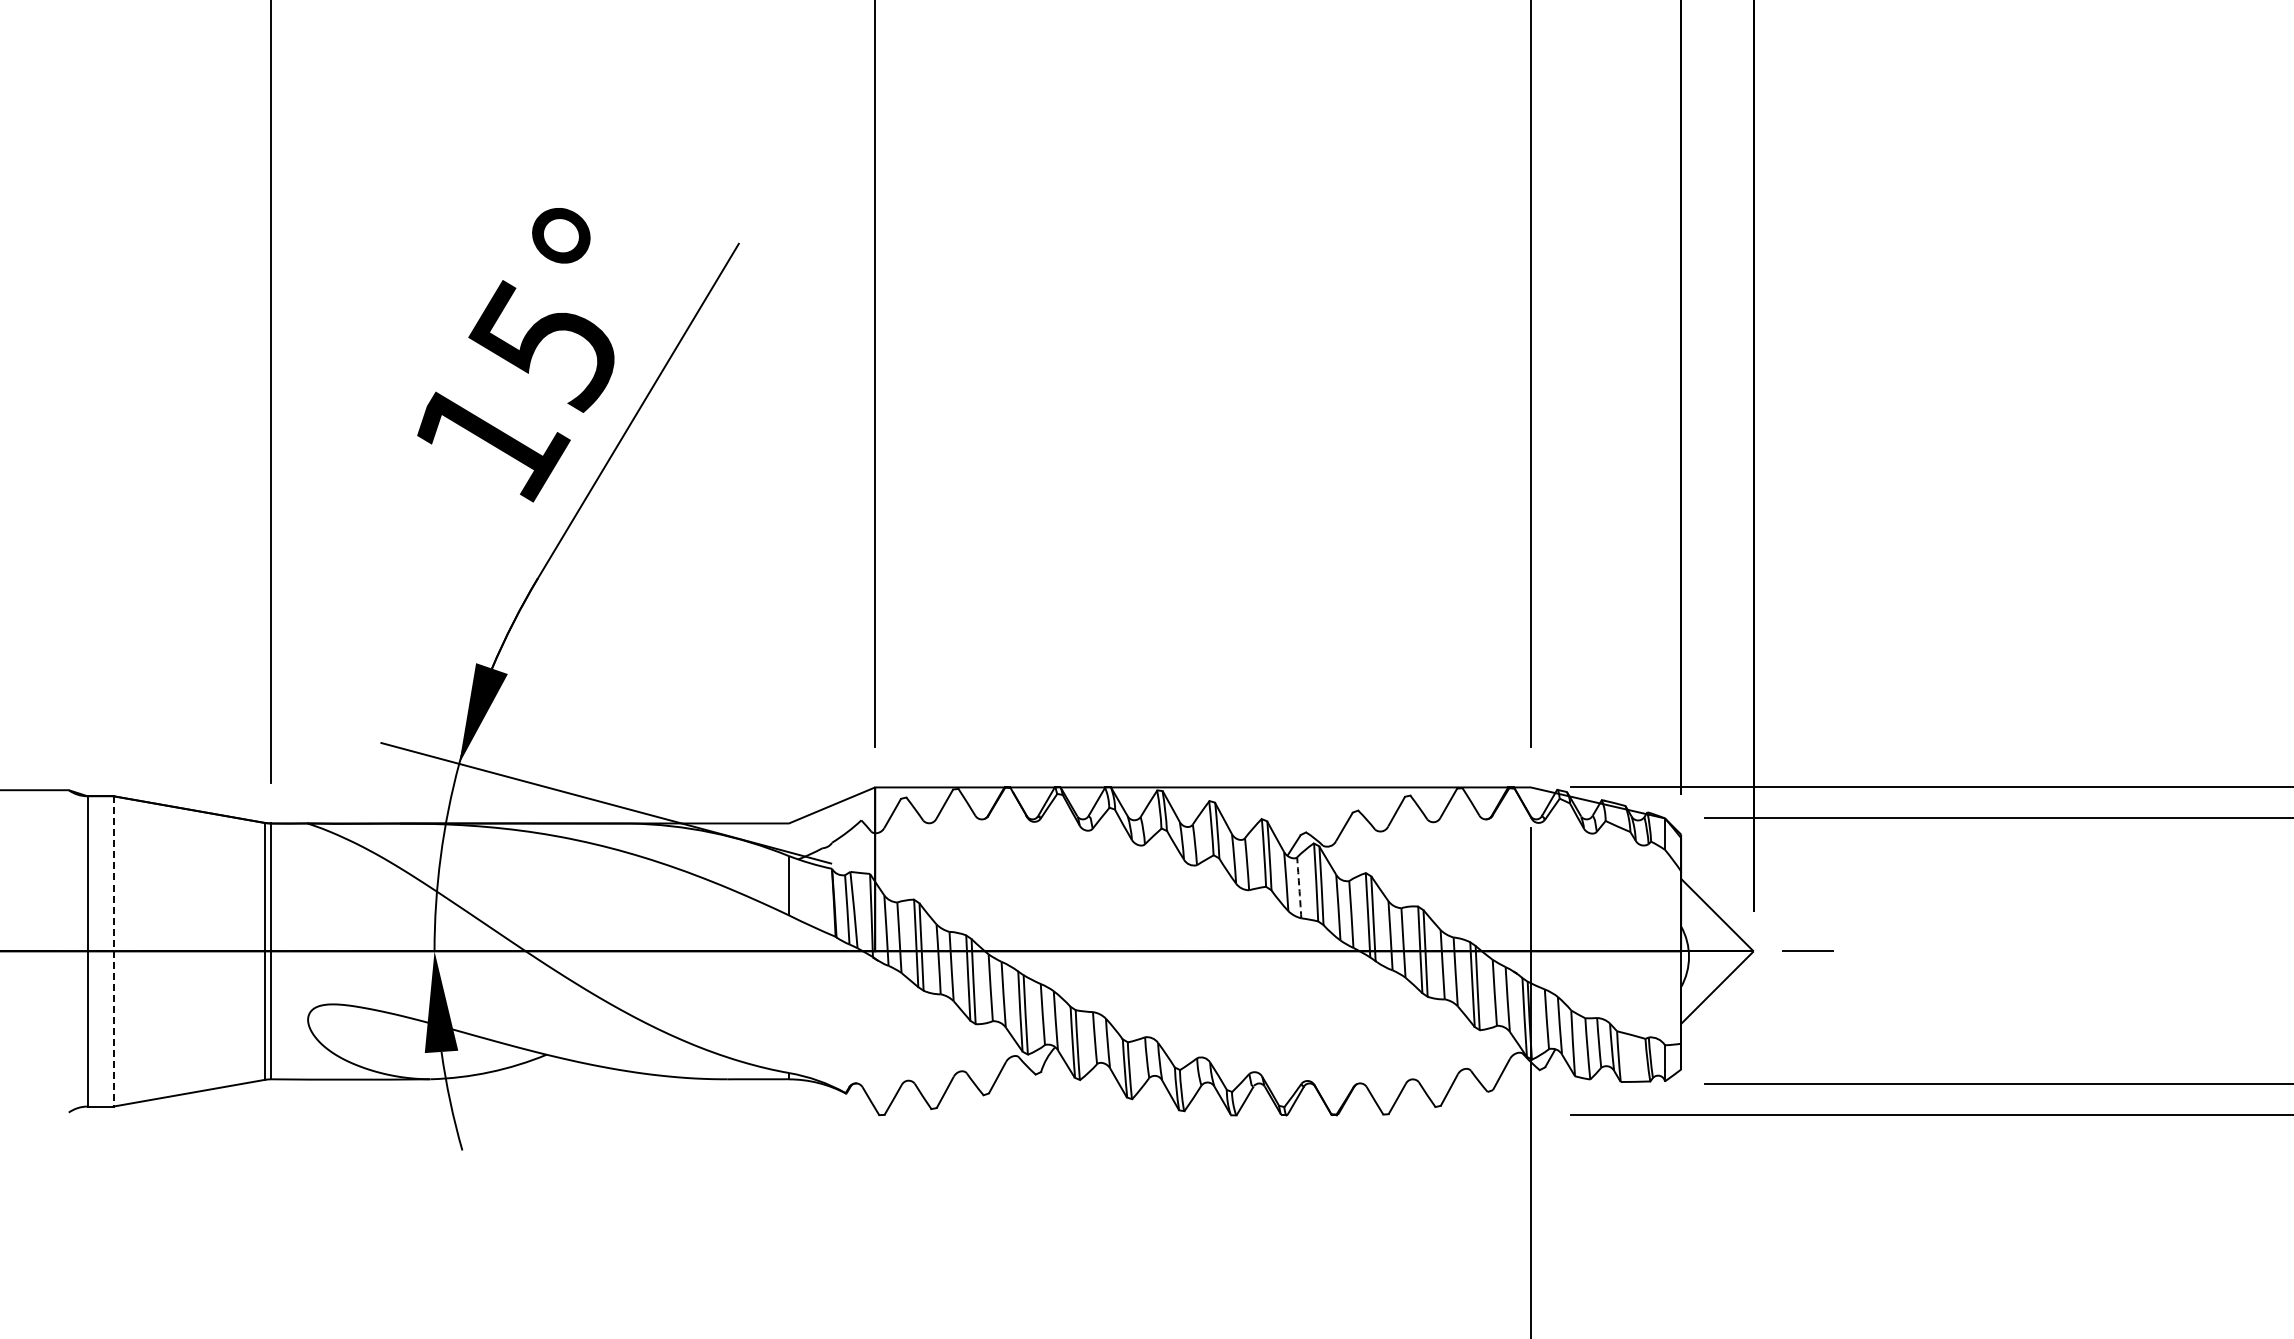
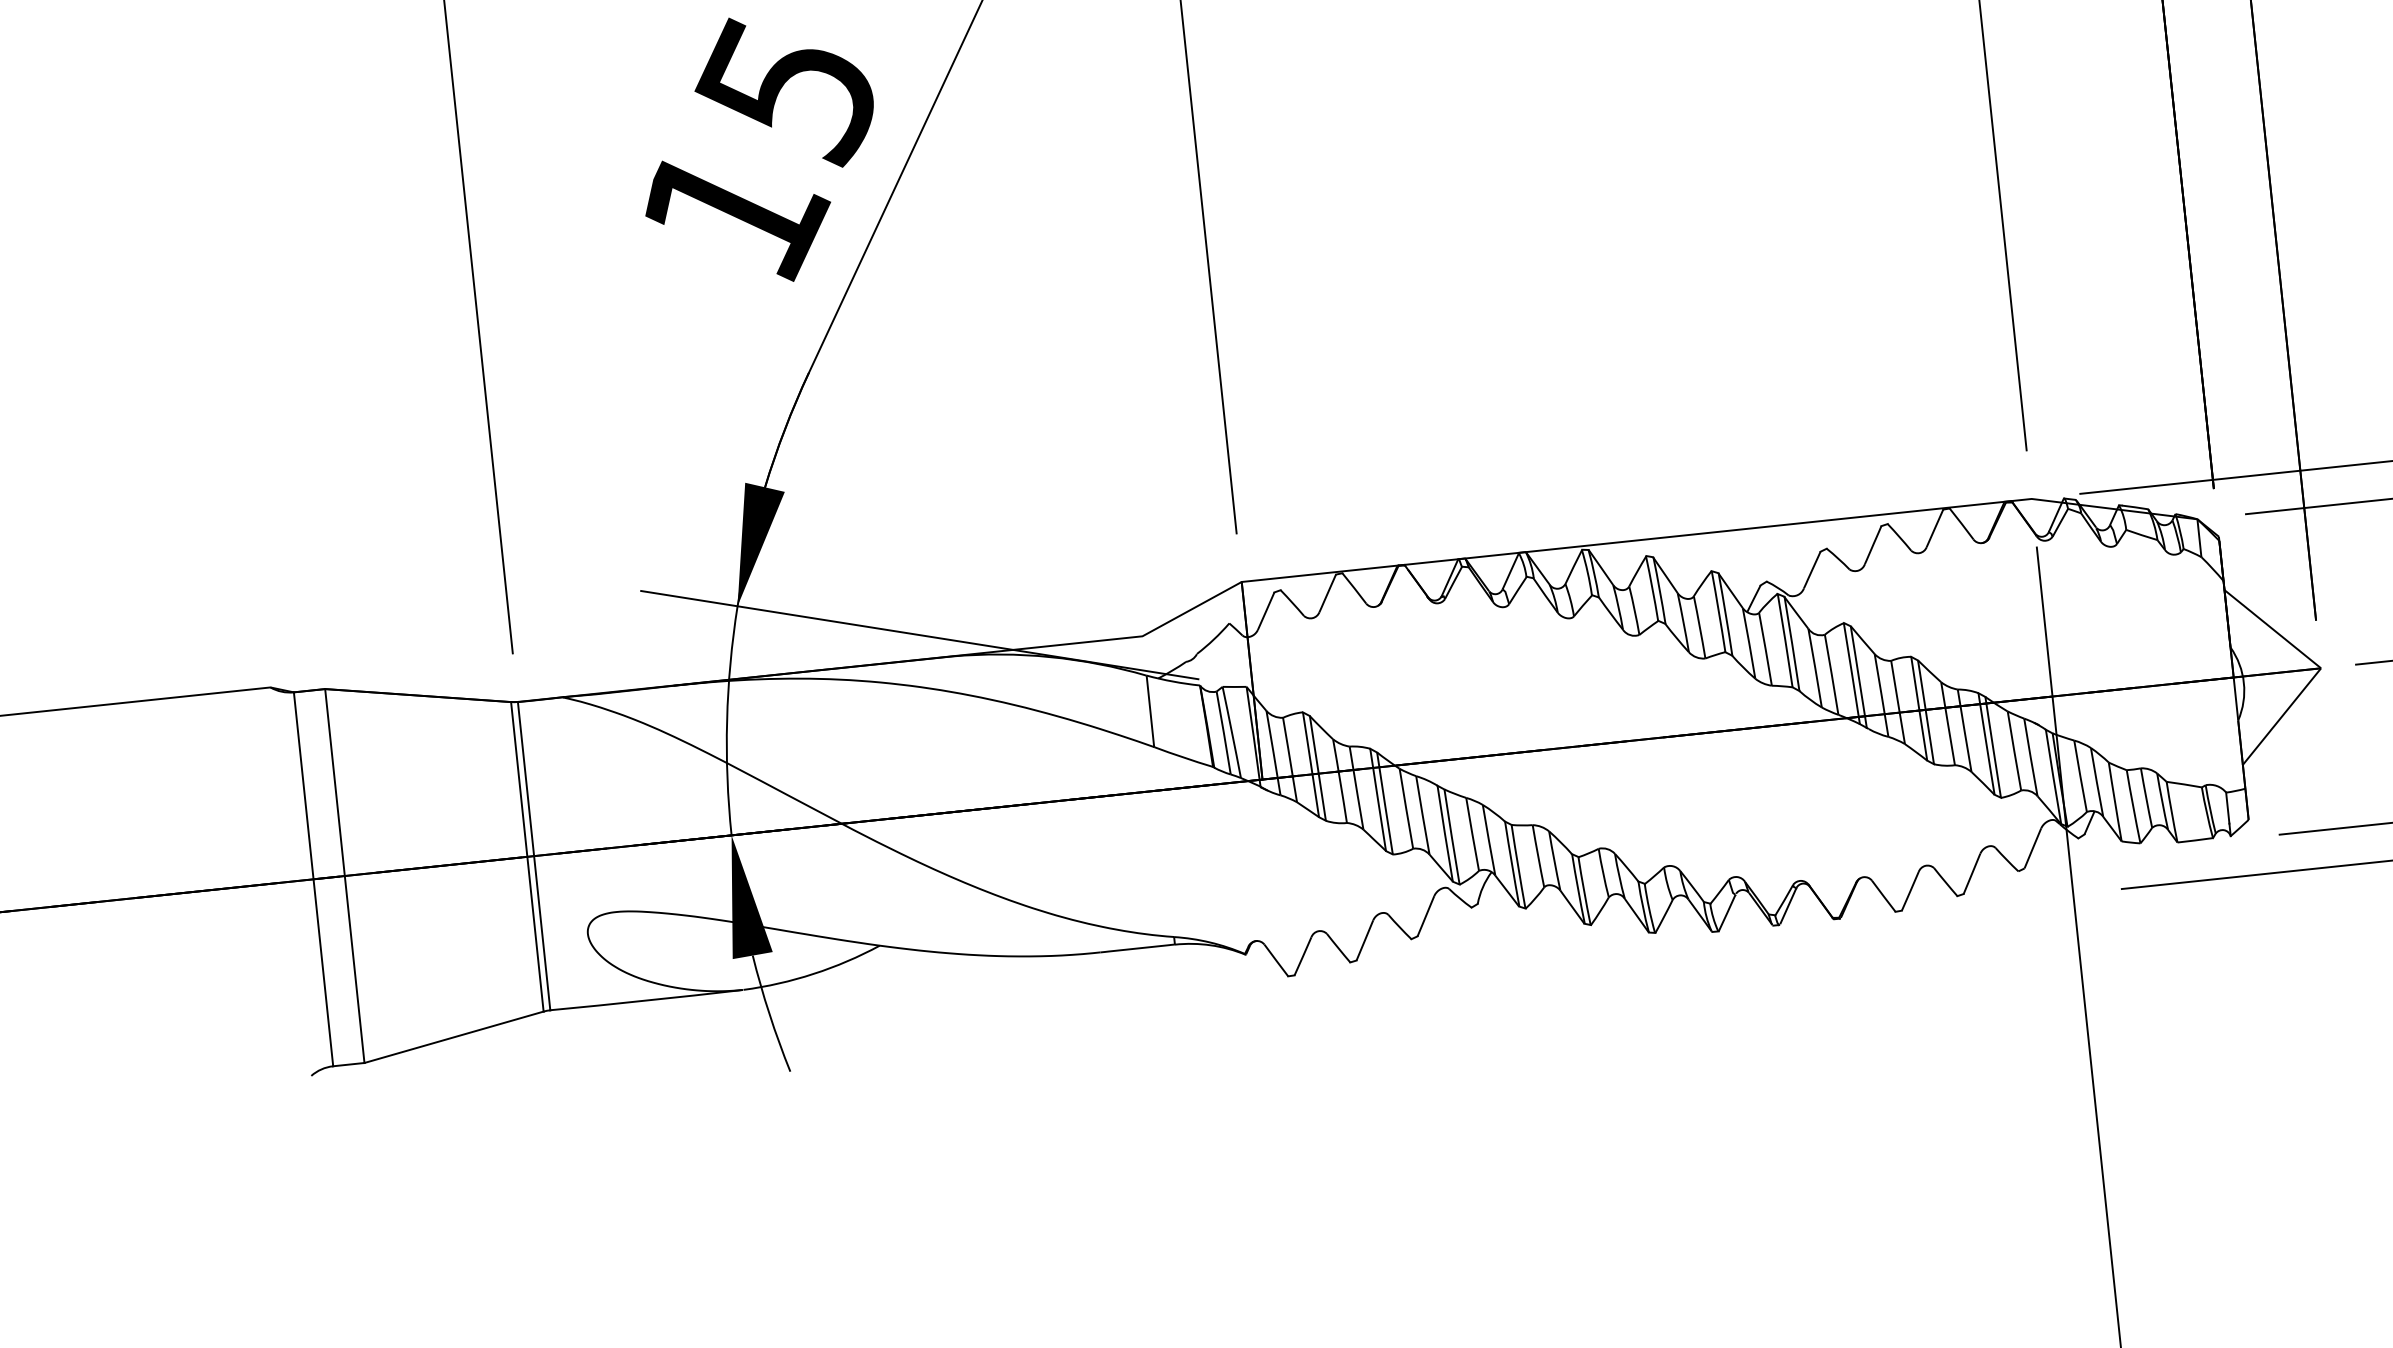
arc: (1299, 887) -> (1765, 648), dashed -> solid
line: (113, 951) -> (344, 876), dashed -> solid

